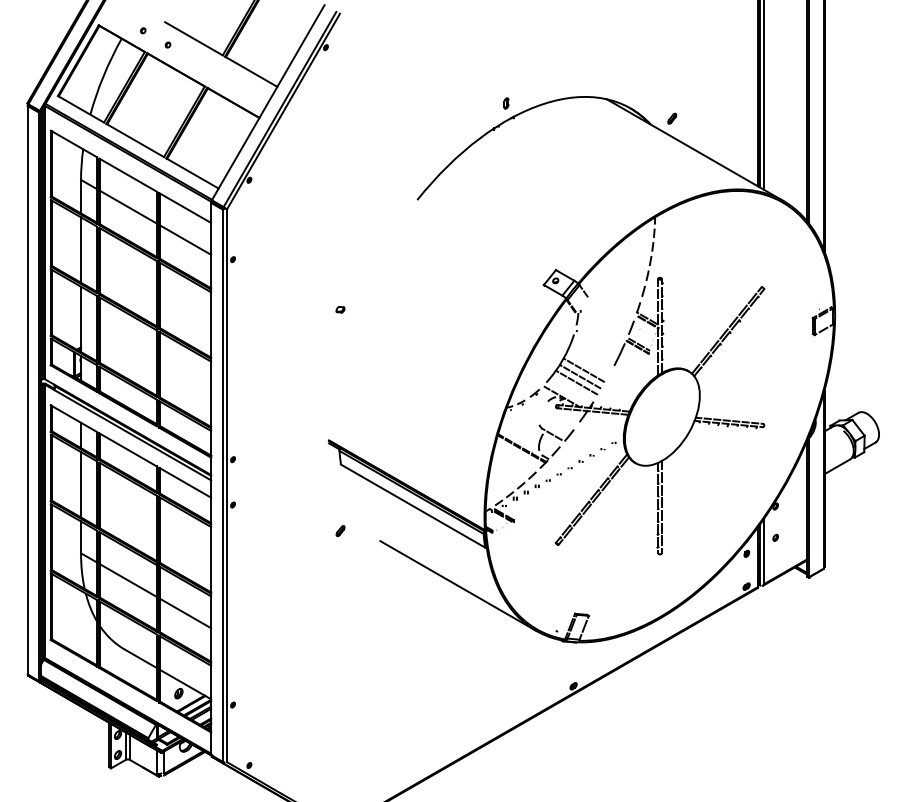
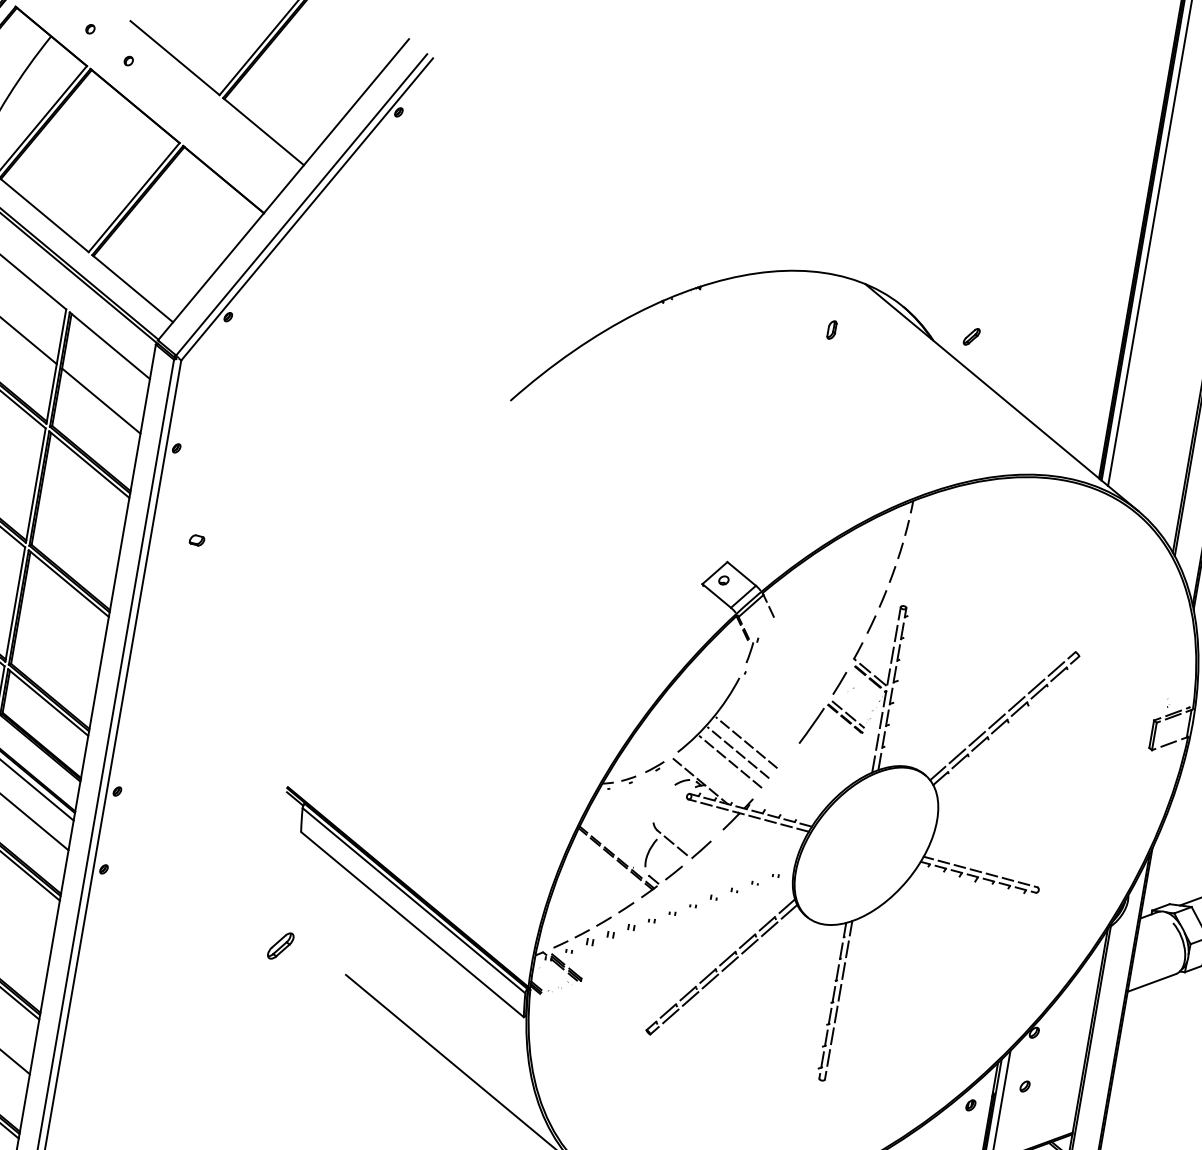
part: (506, 103) -> (832, 329), moved
part: (340, 309) -> (196, 540), moved
part: (340, 530) -> (280, 944), size x1.6

